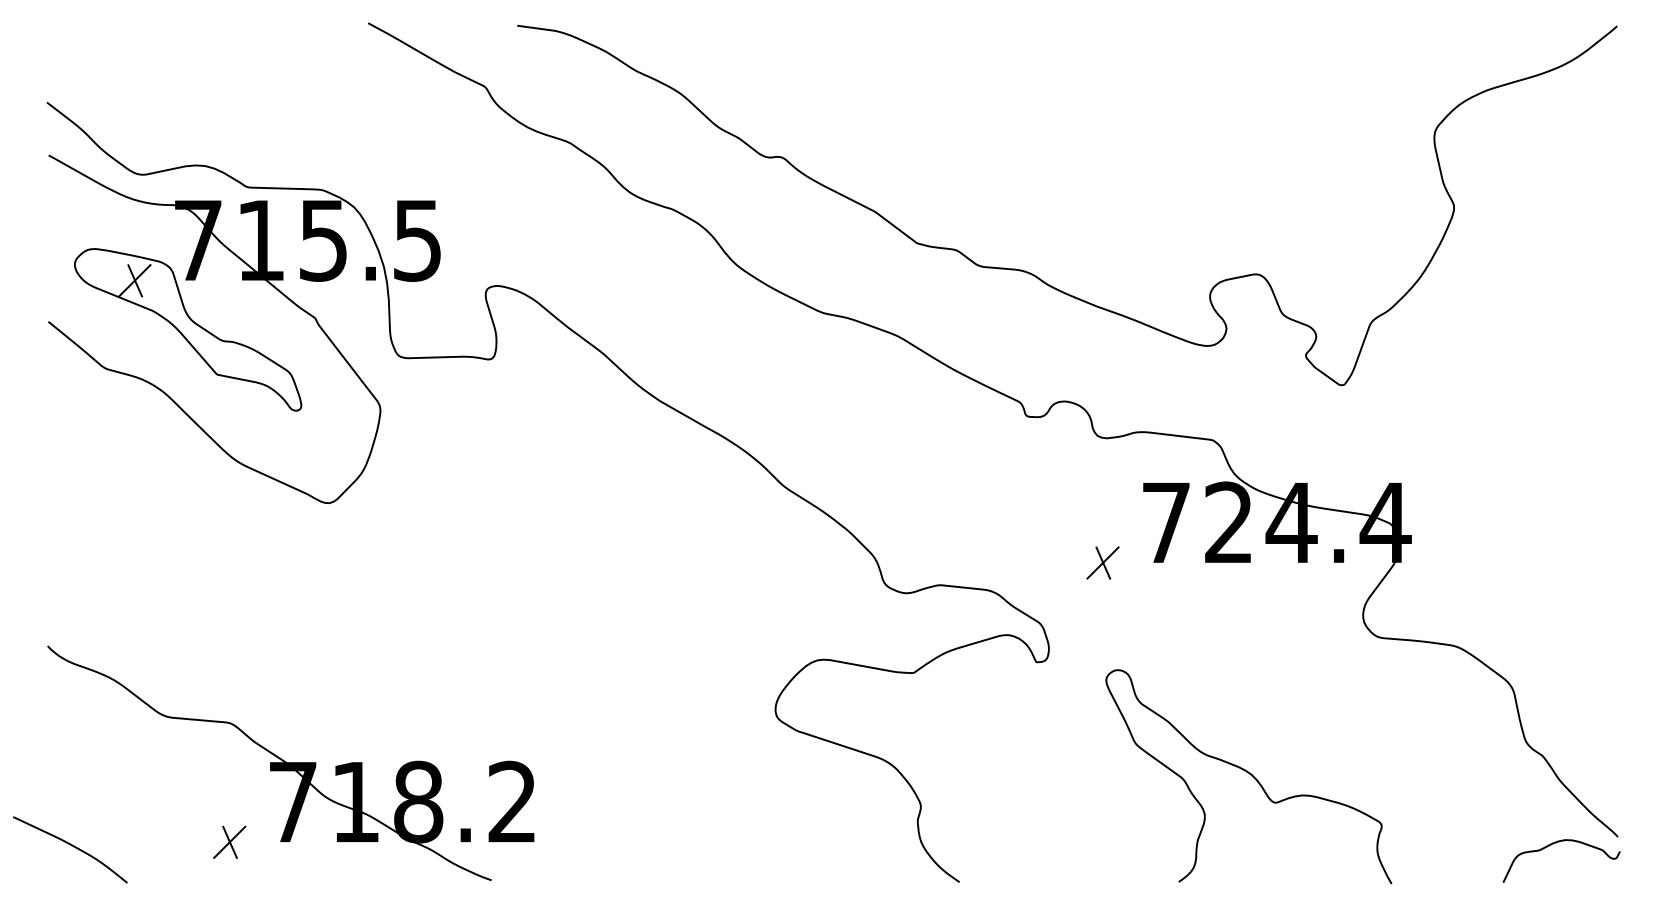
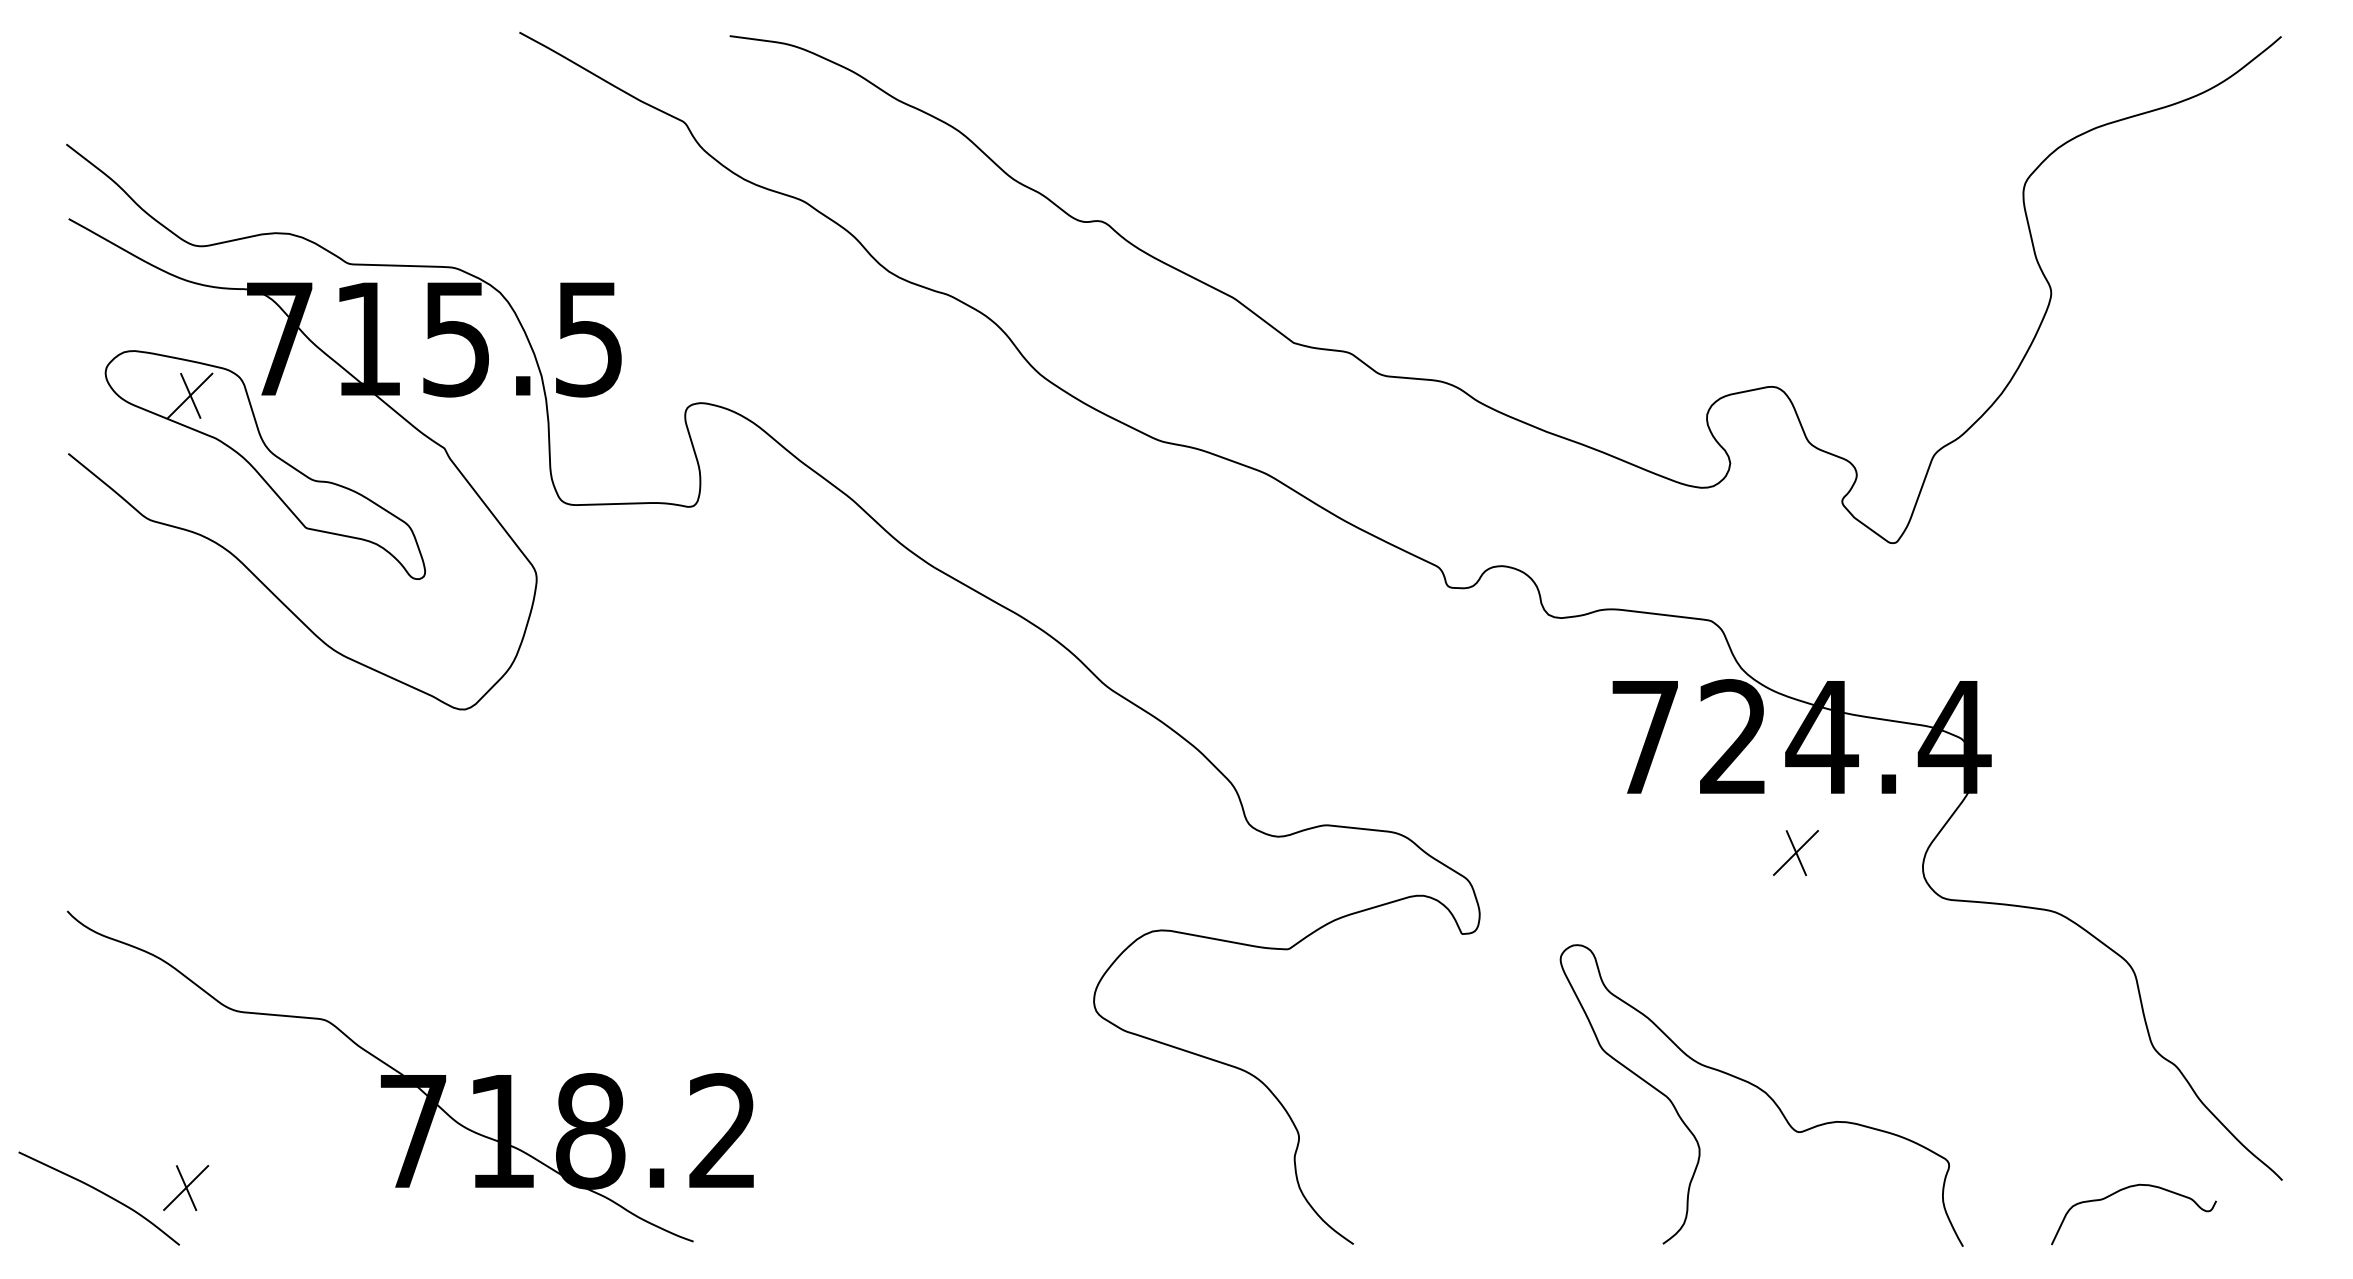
part: (1102, 563) -> (1795, 853), moved
part: (230, 841) -> (186, 1187), moved
curve: (1555, 843) -> (2125, 1189), moved

